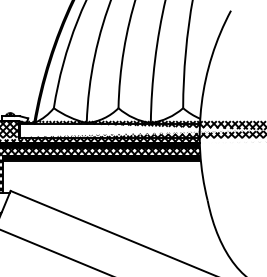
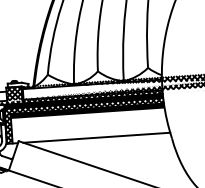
line: (110, 193) -> (96, 137), added

